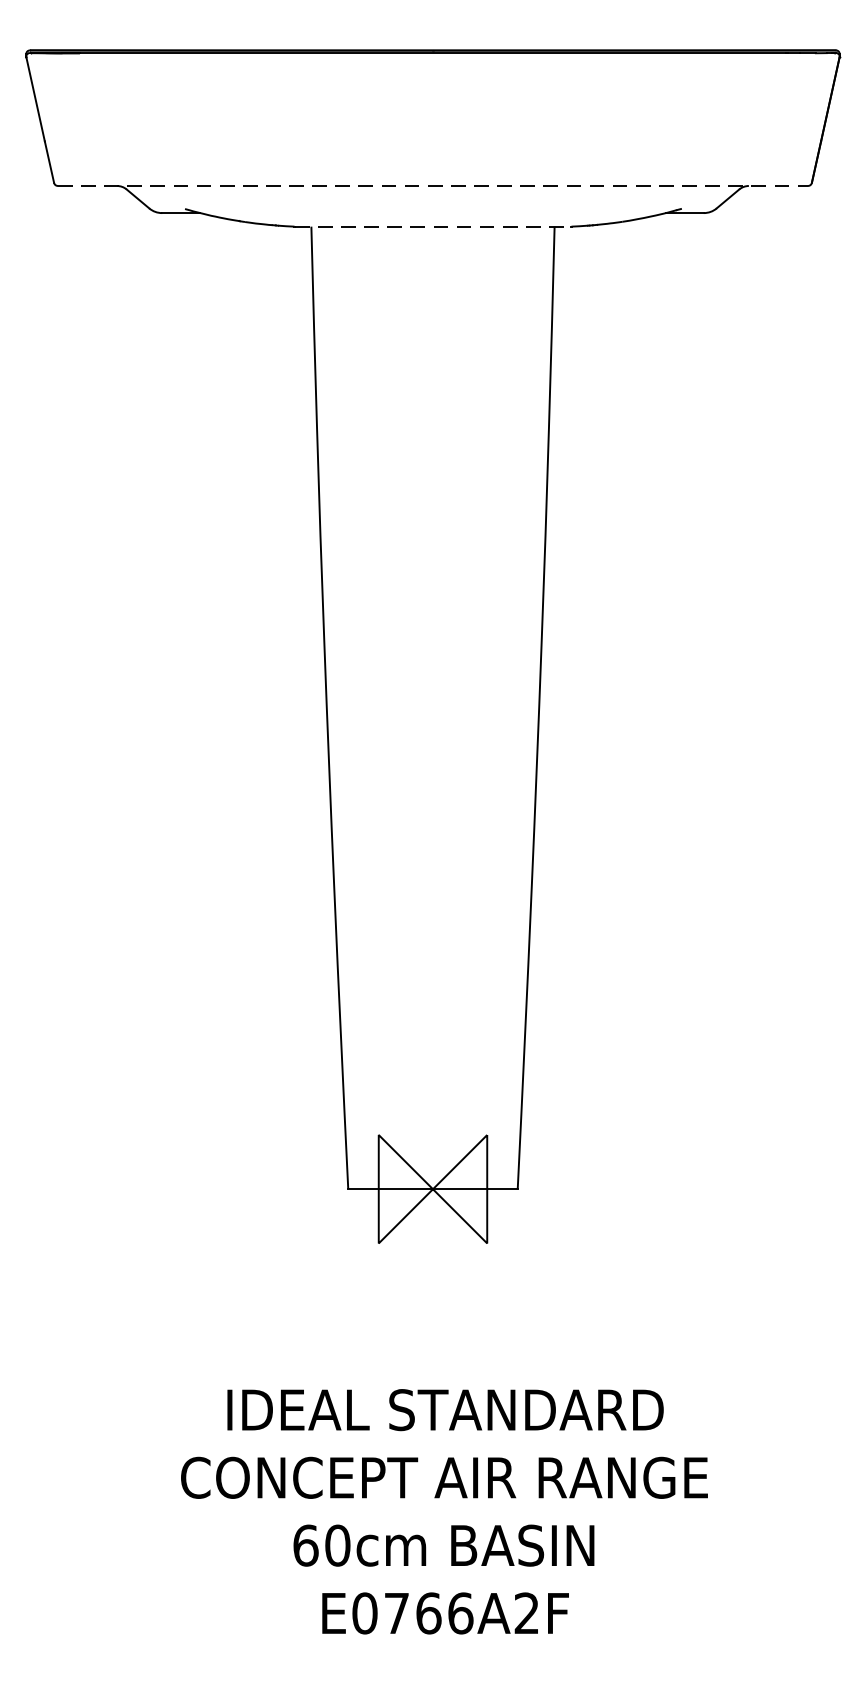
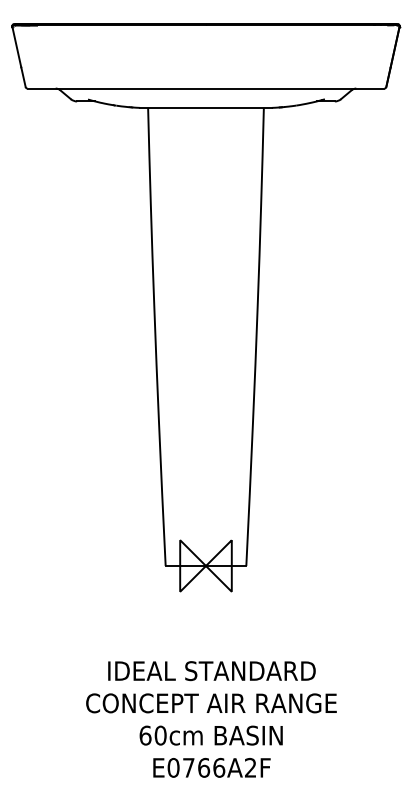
line: (434, 185) -> (206, 88), dashed -> solid
line: (431, 225) -> (205, 107), dashed -> solid

